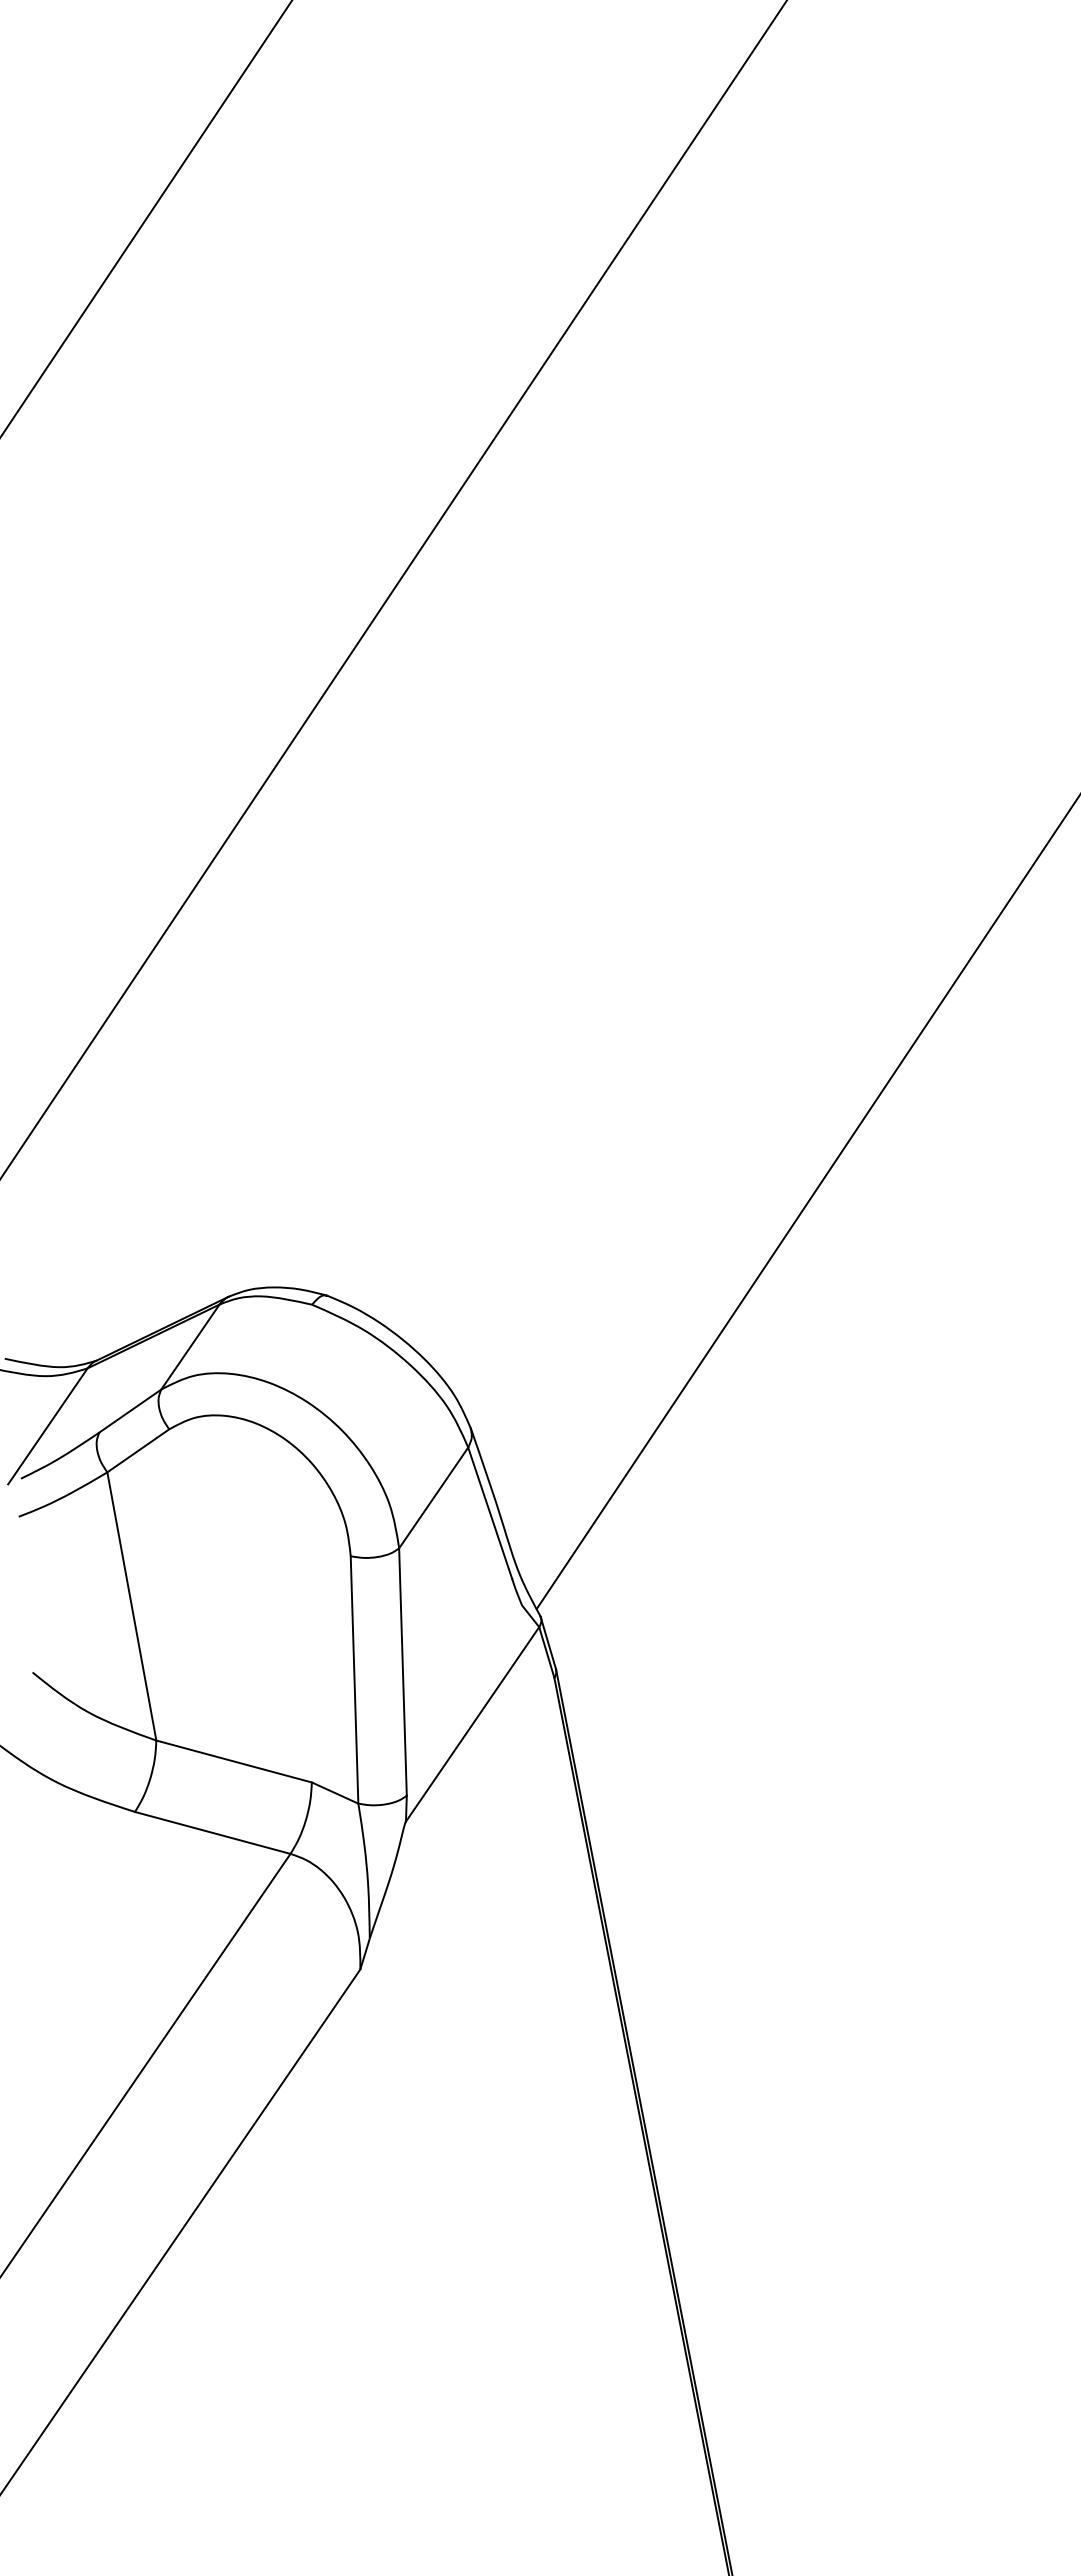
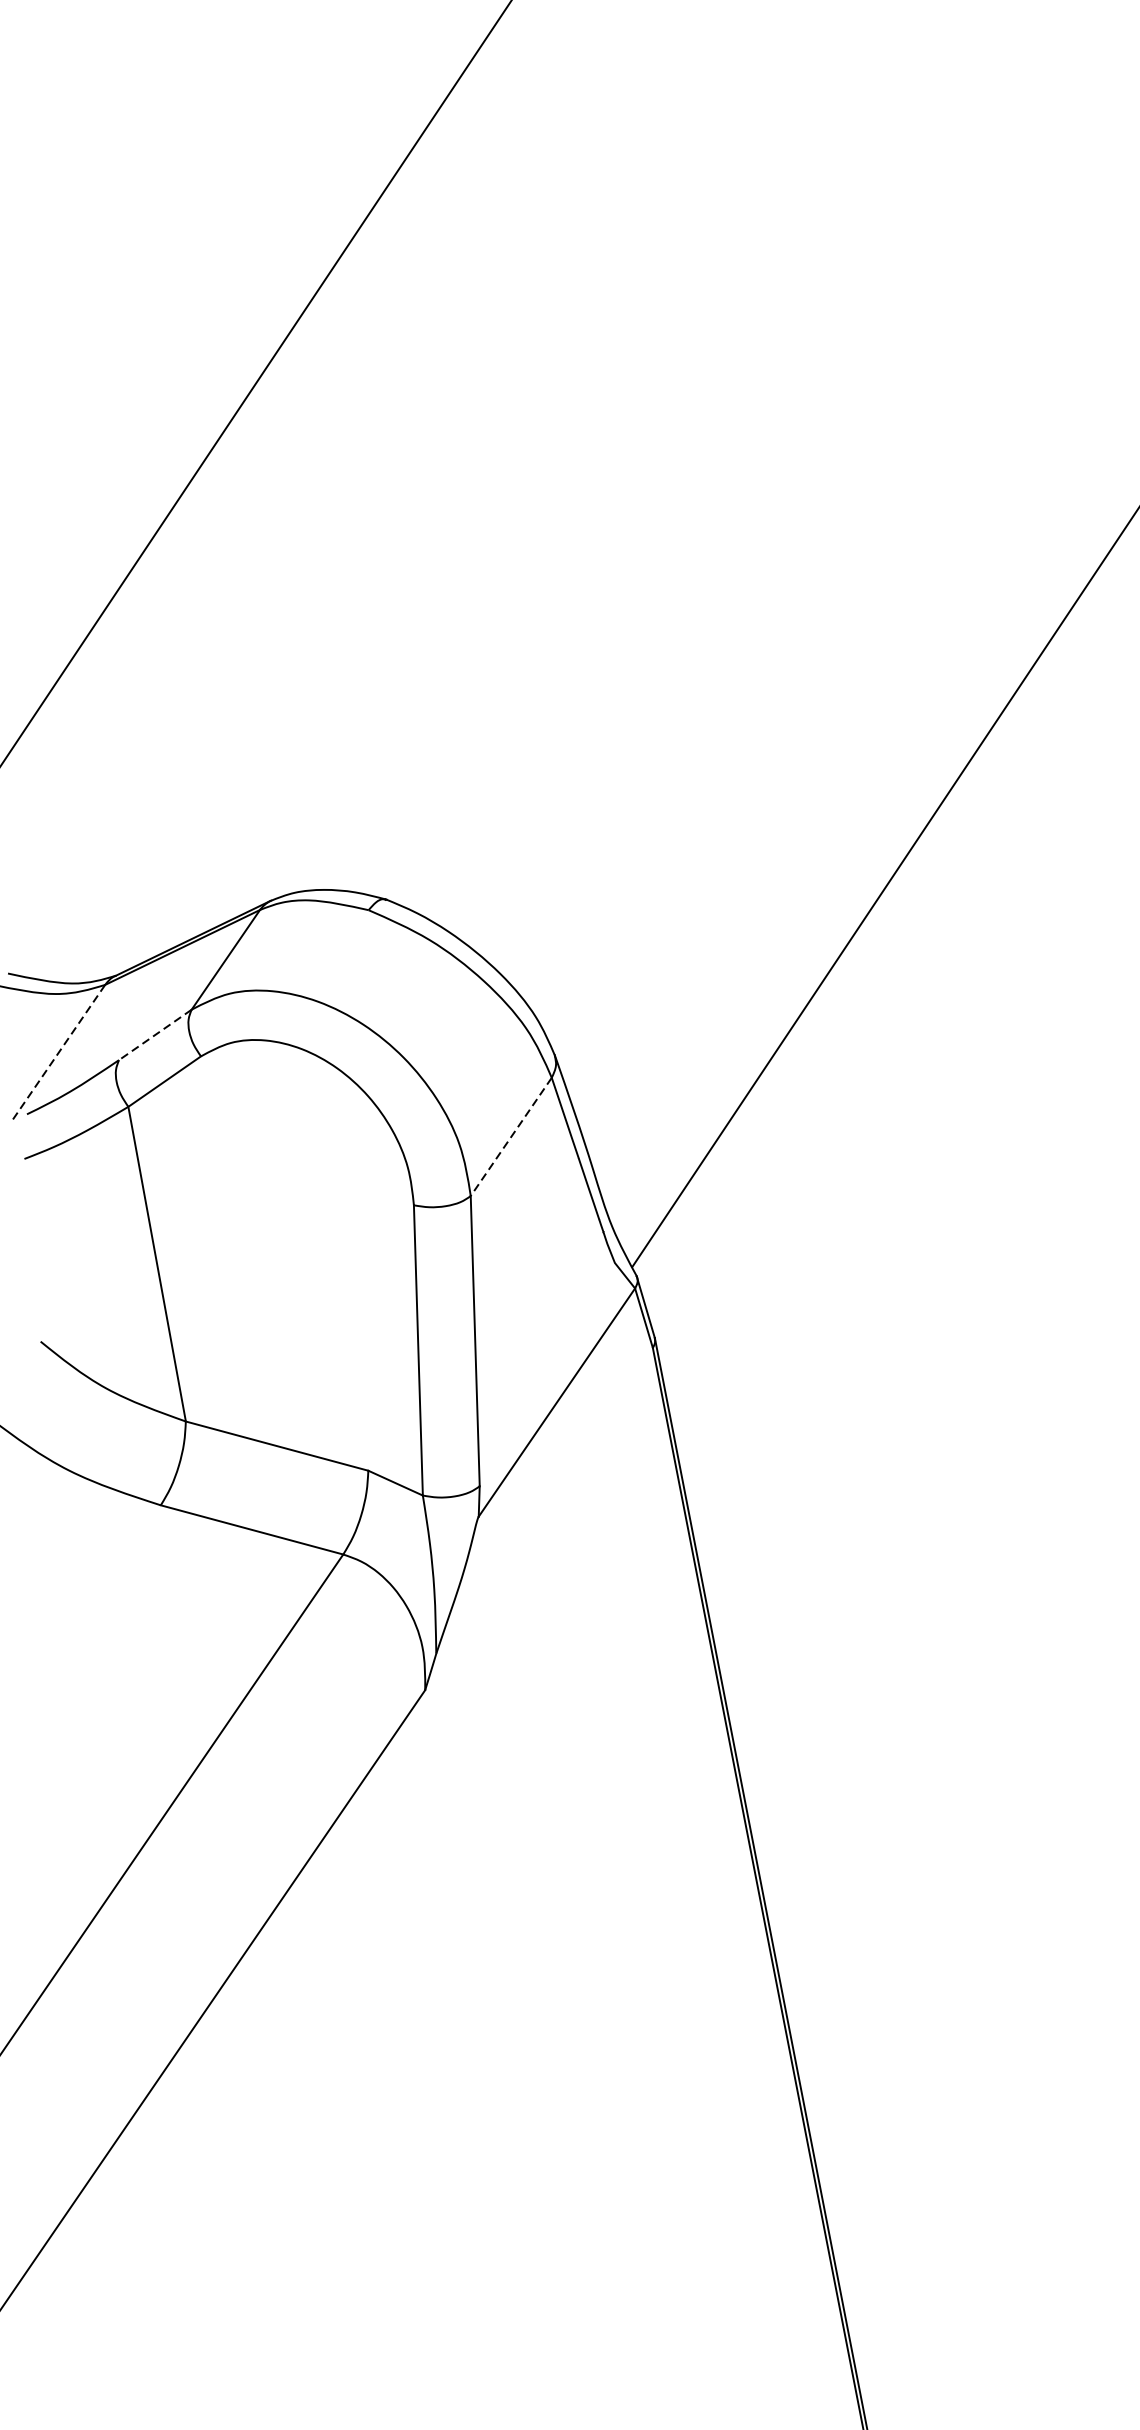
line: (130, 1411) -> (155, 1035), solid -> dashed
line: (47, 1426) -> (58, 1053), solid -> dashed
line: (433, 1498) -> (511, 1137), solid -> dashed

